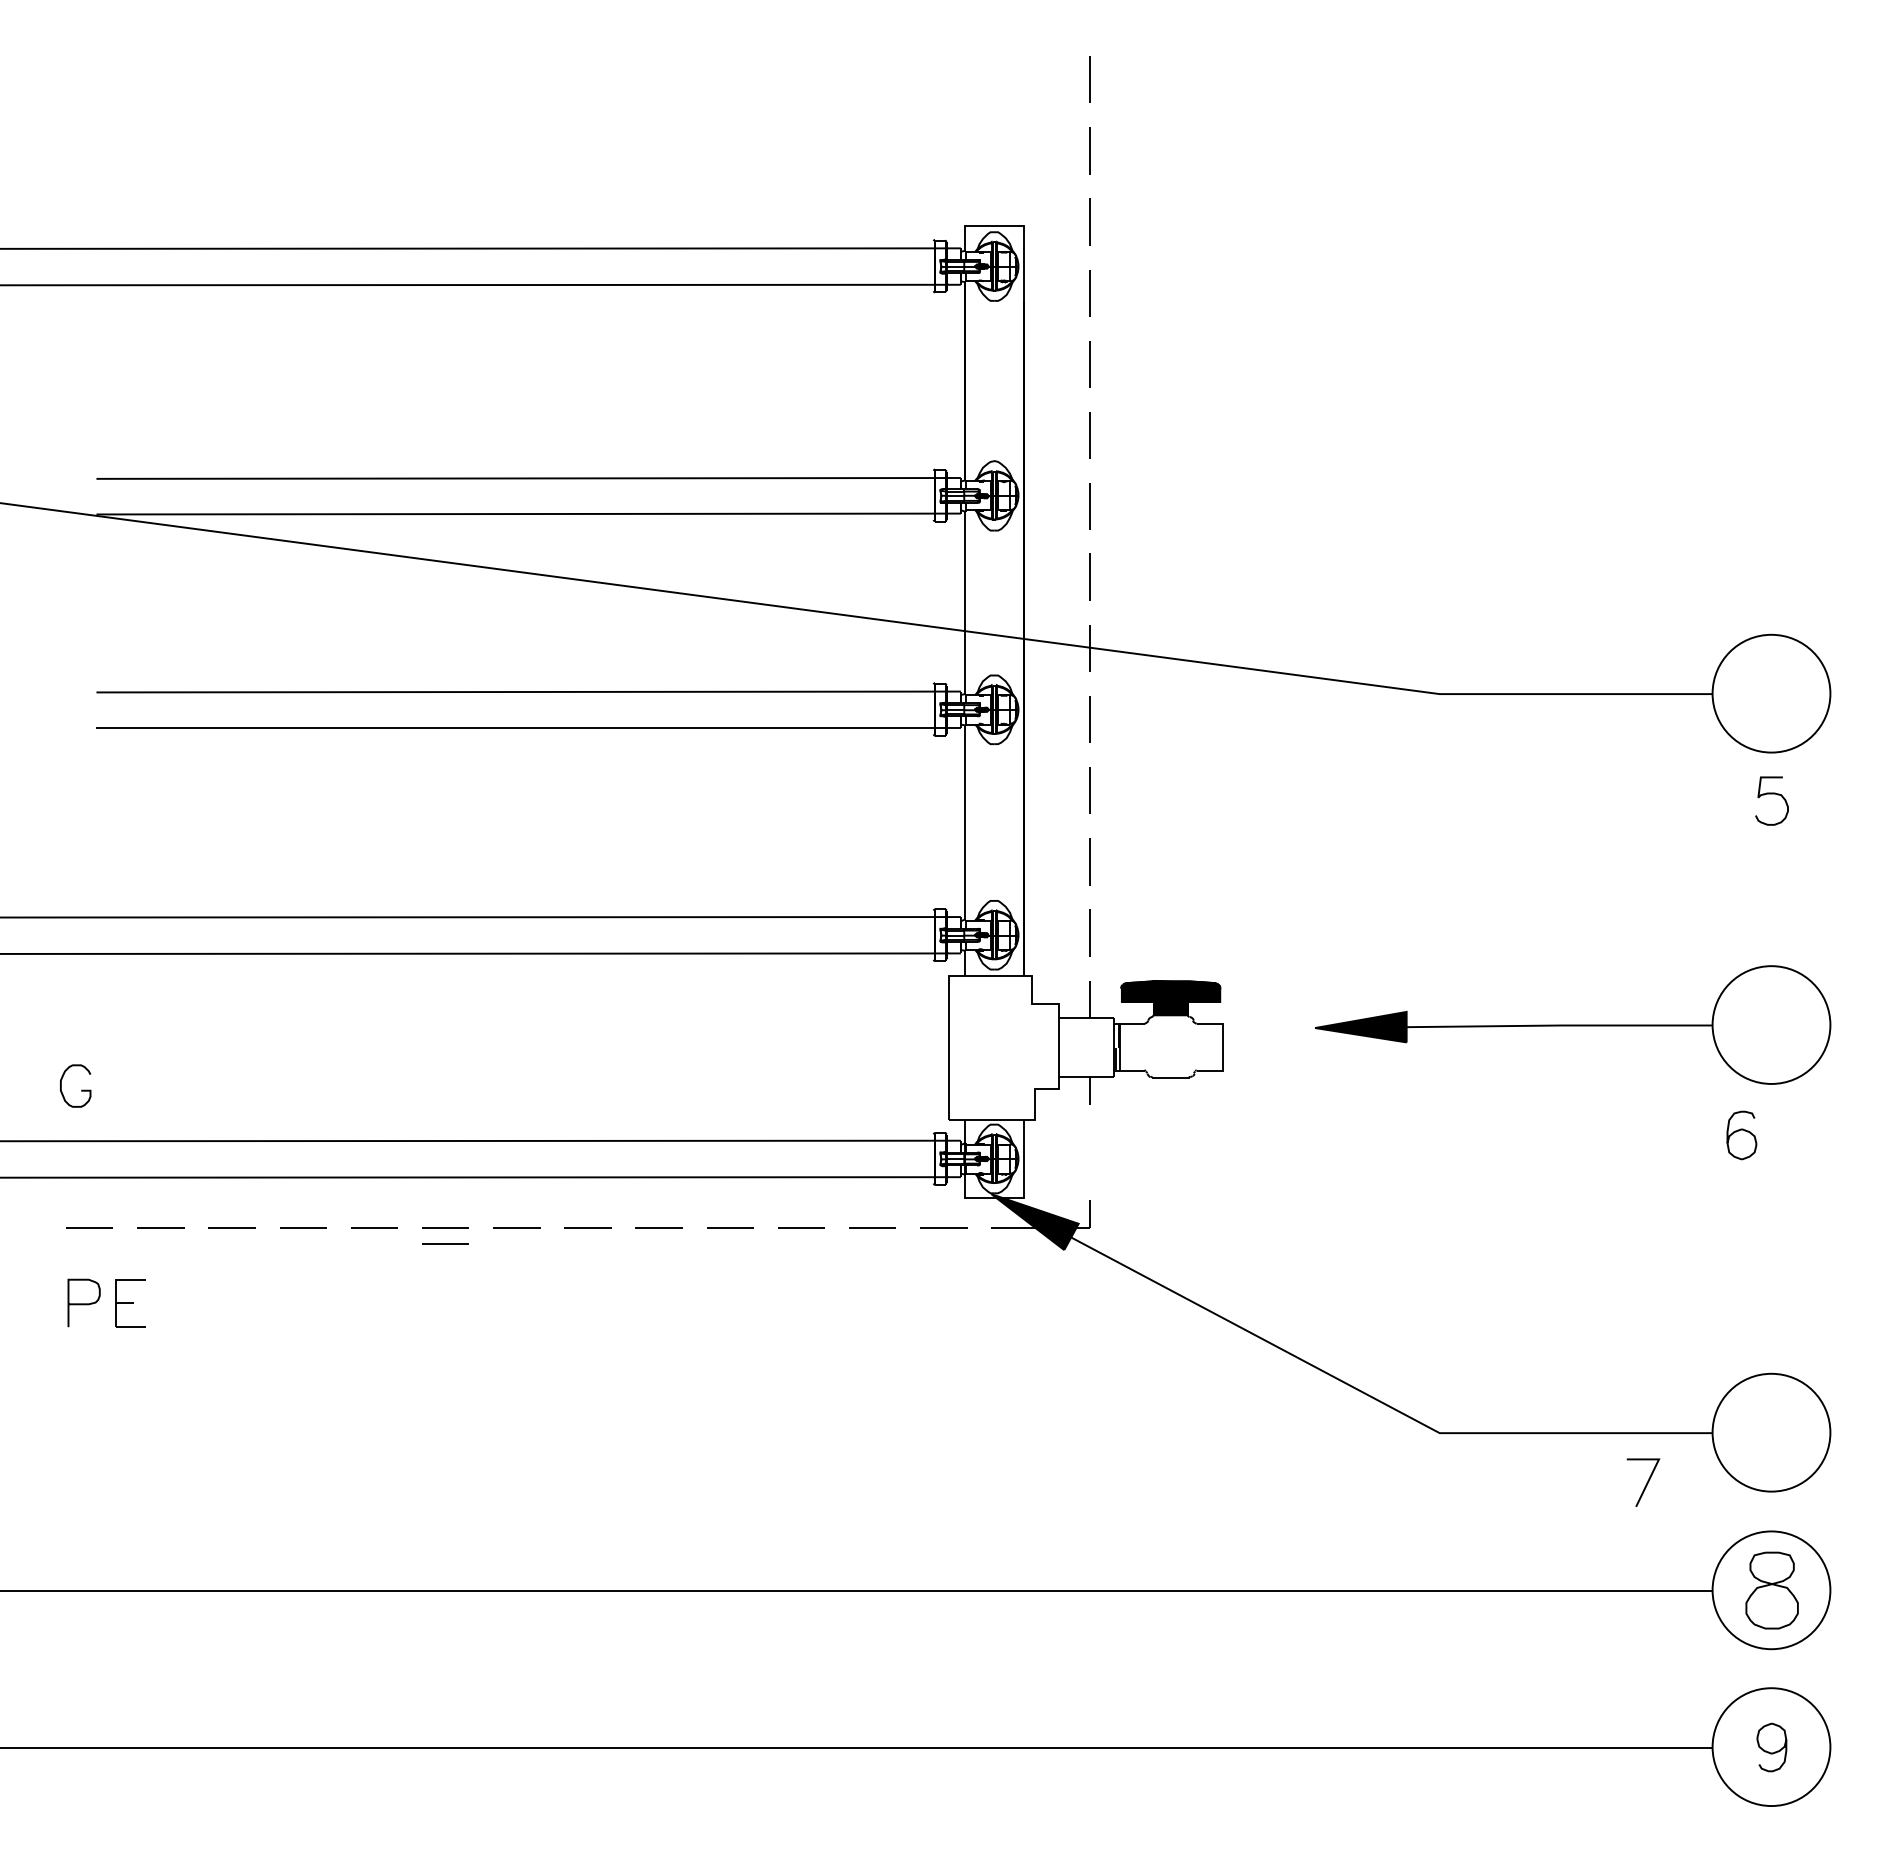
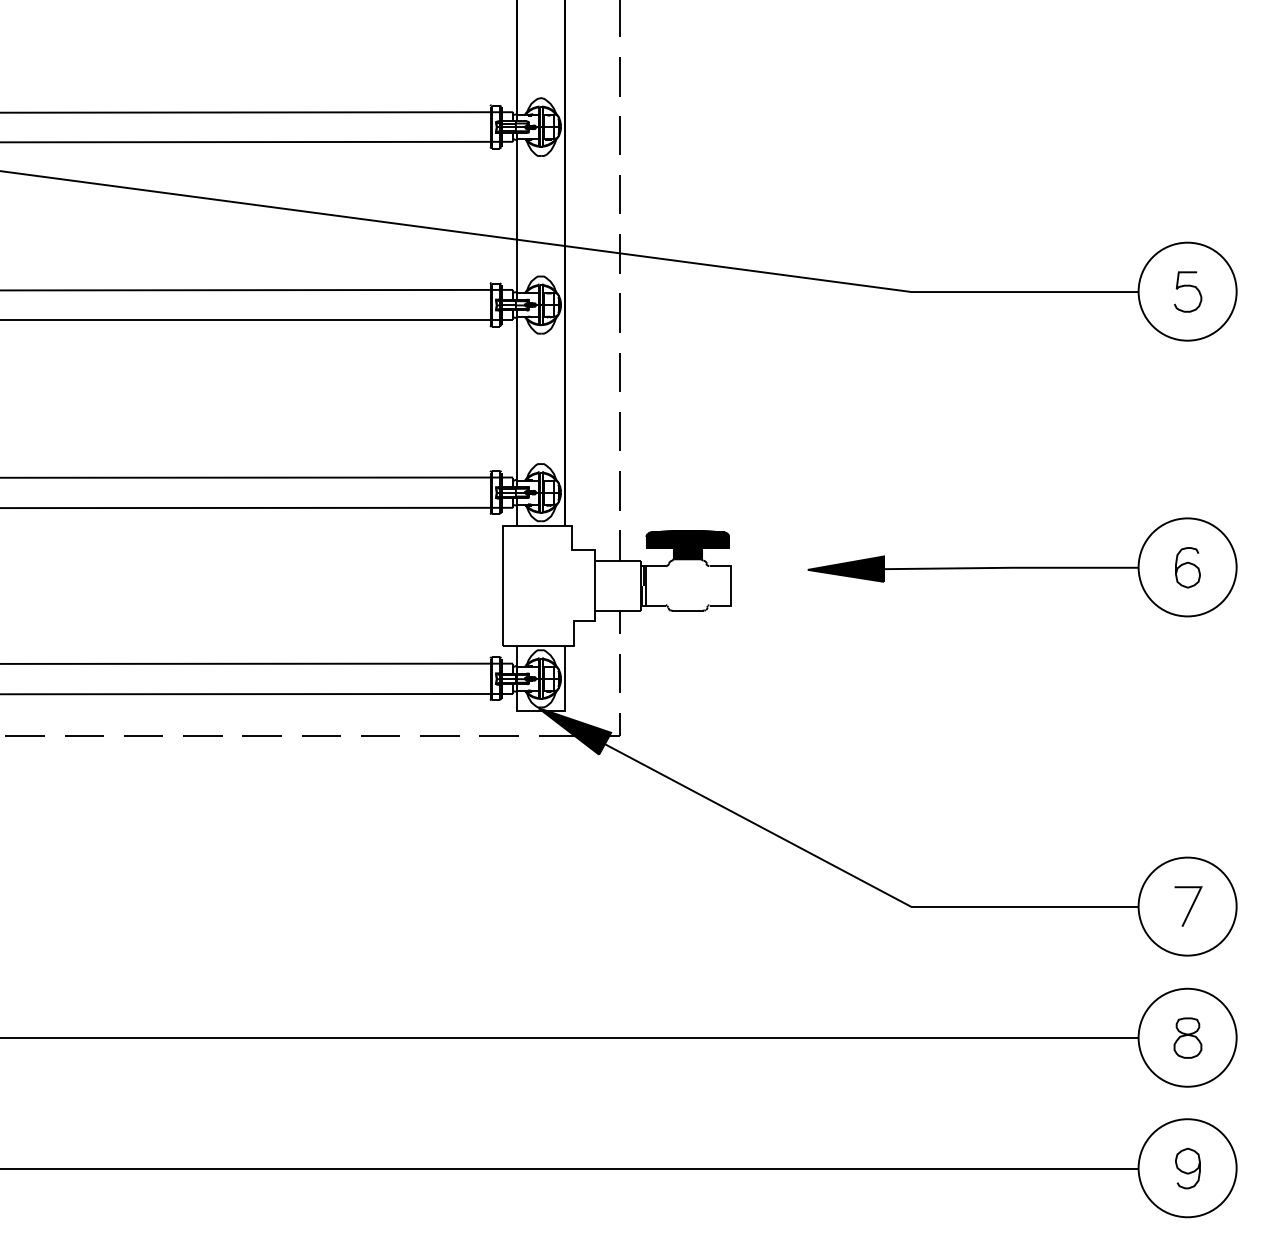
curve: (1771, 794) -> (1187, 286), moved
curve: (1739, 1131) -> (1185, 564), moved
line: (1089, 1152) -> (620, 673), added
line: (445, 1243) -> (84, 749), removed
line: (1645, 1484) -> (1190, 908), moved
part: (1771, 1590) -> (1187, 1037), size x0.62

